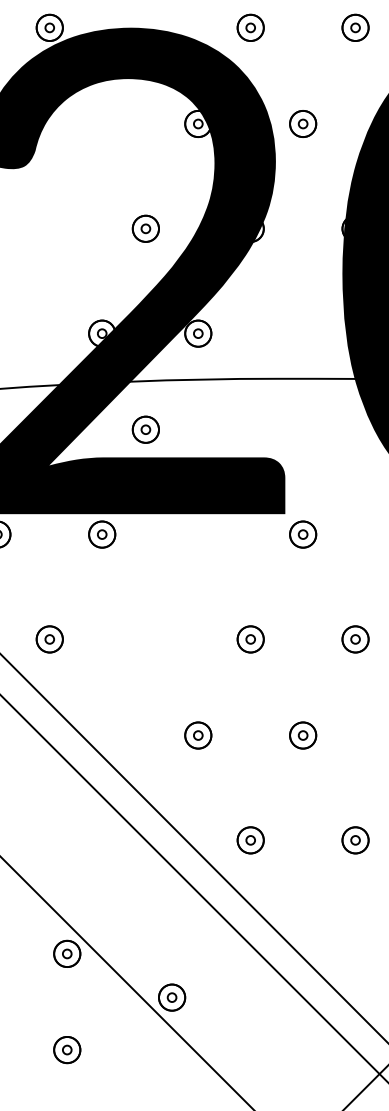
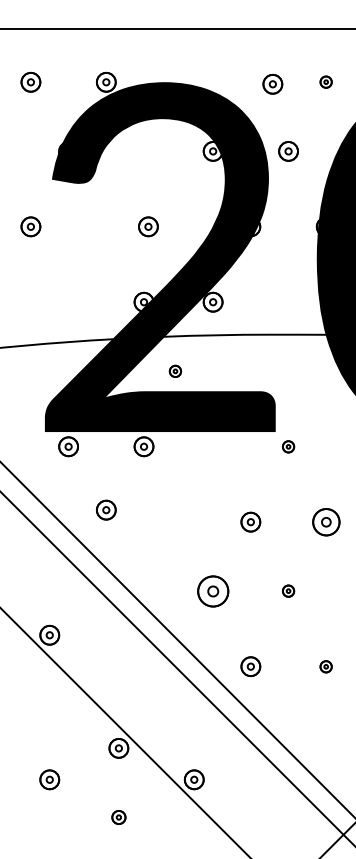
part: (250, 26) -> (272, 83), moved
part: (354, 26) -> (325, 81), size x0.6
part: (145, 228) -> (148, 226), moved
part: (145, 429) -> (175, 371), size x0.6
part: (303, 534) -> (288, 446), size x0.6
part: (50, 638) -> (106, 509), moved
part: (354, 638) -> (325, 521), size x1.4
part: (197, 734) -> (212, 590), size x1.6
part: (303, 734) -> (288, 590), size x0.6
part: (354, 840) -> (325, 666), size x0.6
part: (66, 1050) -> (118, 817), size x0.7

